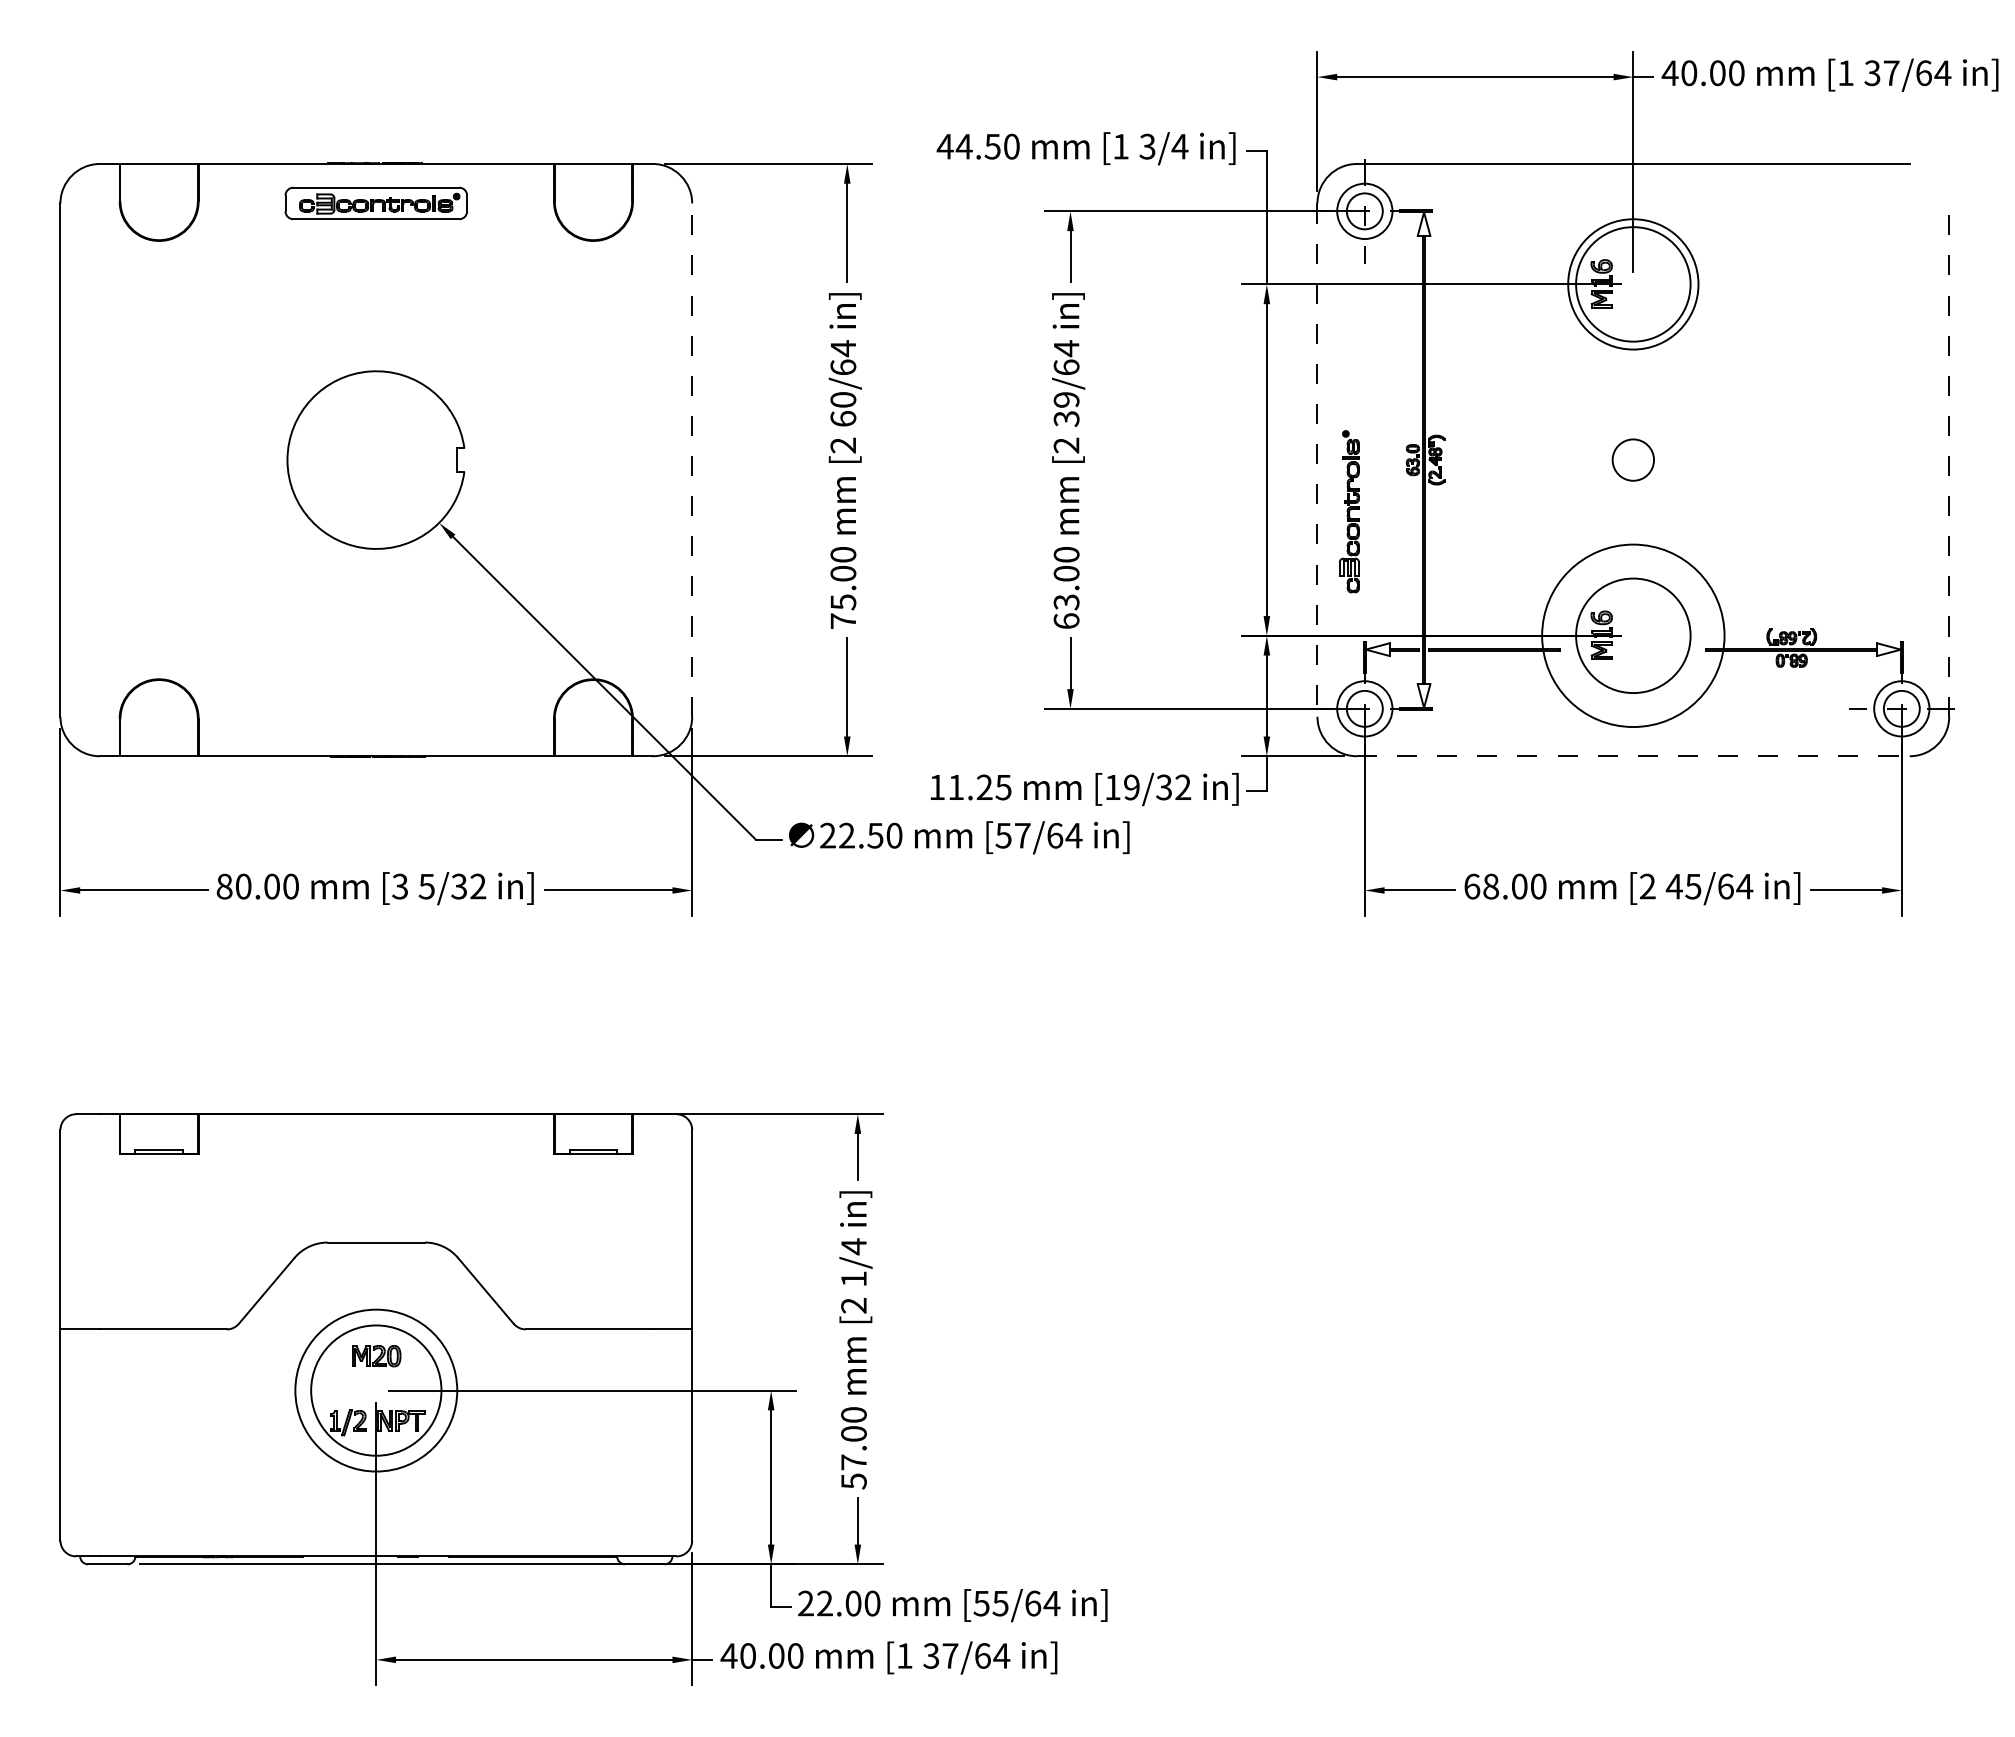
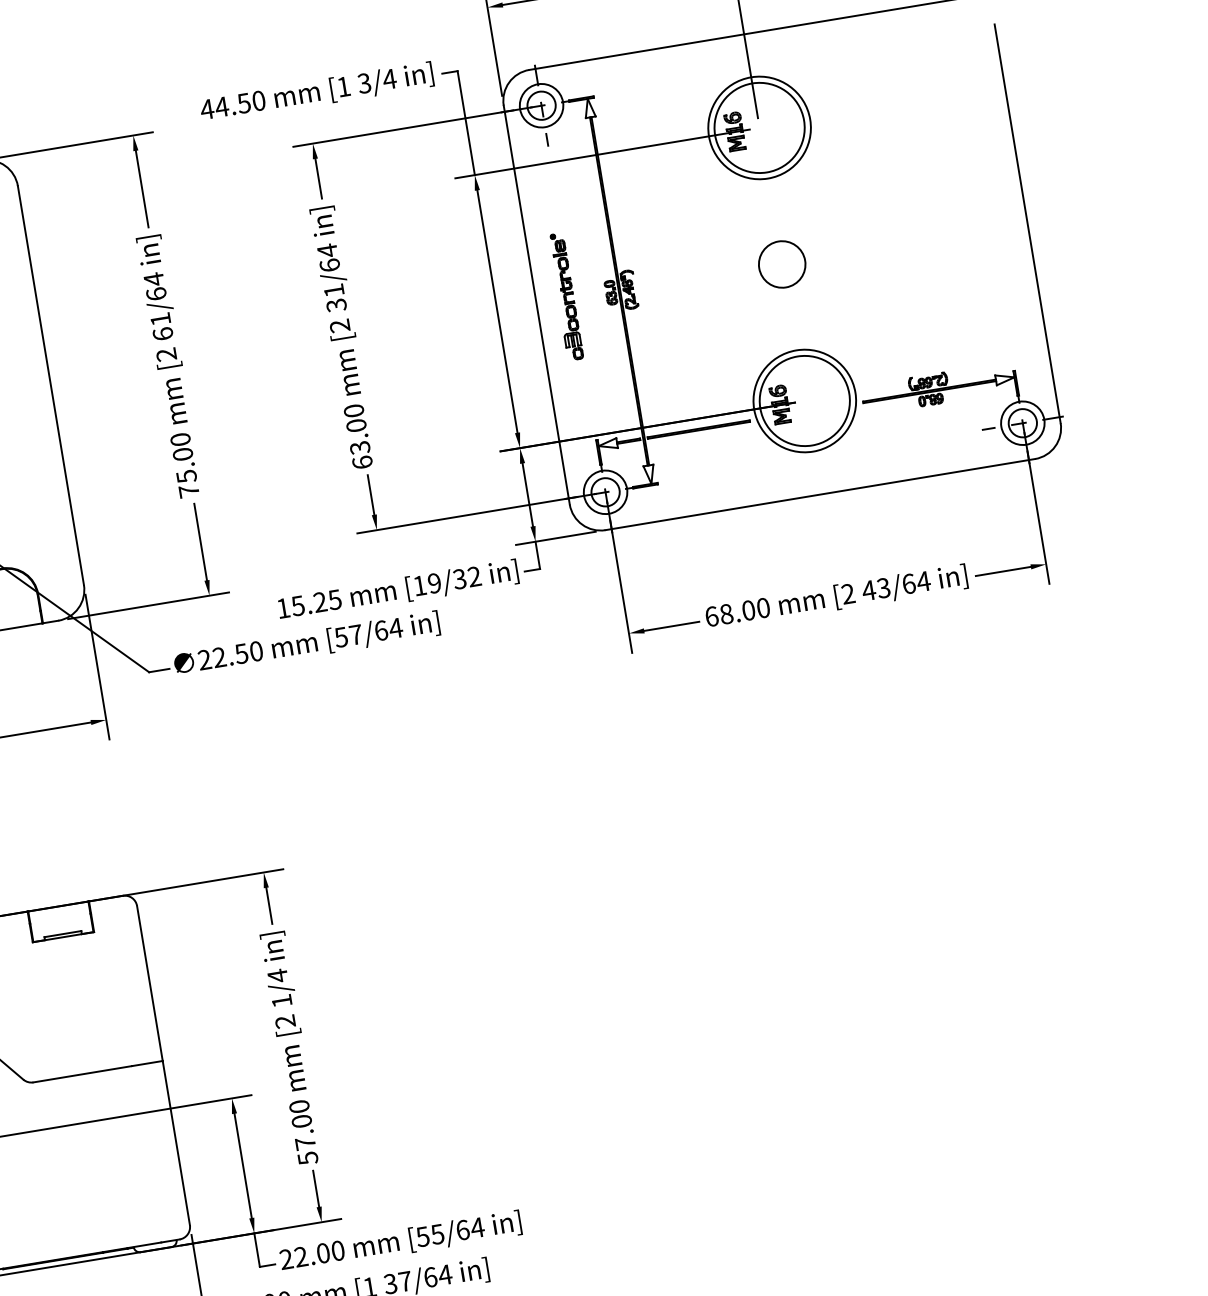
text: (843, 399) -> (160, 318), 60/64 -> 61/64
text: (1066, 399) -> (333, 290), 39/64 -> 31/64
circle: (1632, 459) -> (781, 264), size x1.43
line: (692, 460) -> (51, 385), dashed -> solid
line: (1317, 460) -> (536, 305), dashed -> solid
line: (1949, 460) -> (1027, 224), dashed -> solid
part: (1349, 511) -> (565, 296), moved
circle: (1633, 635) -> (804, 400), size x0.71
line: (1633, 756) -> (820, 494), dashed -> solid
text: (955, 787) -> (297, 606), 11.25 -> 15.25
text: (1693, 886) -> (883, 588), 45/64 -> 43/64

